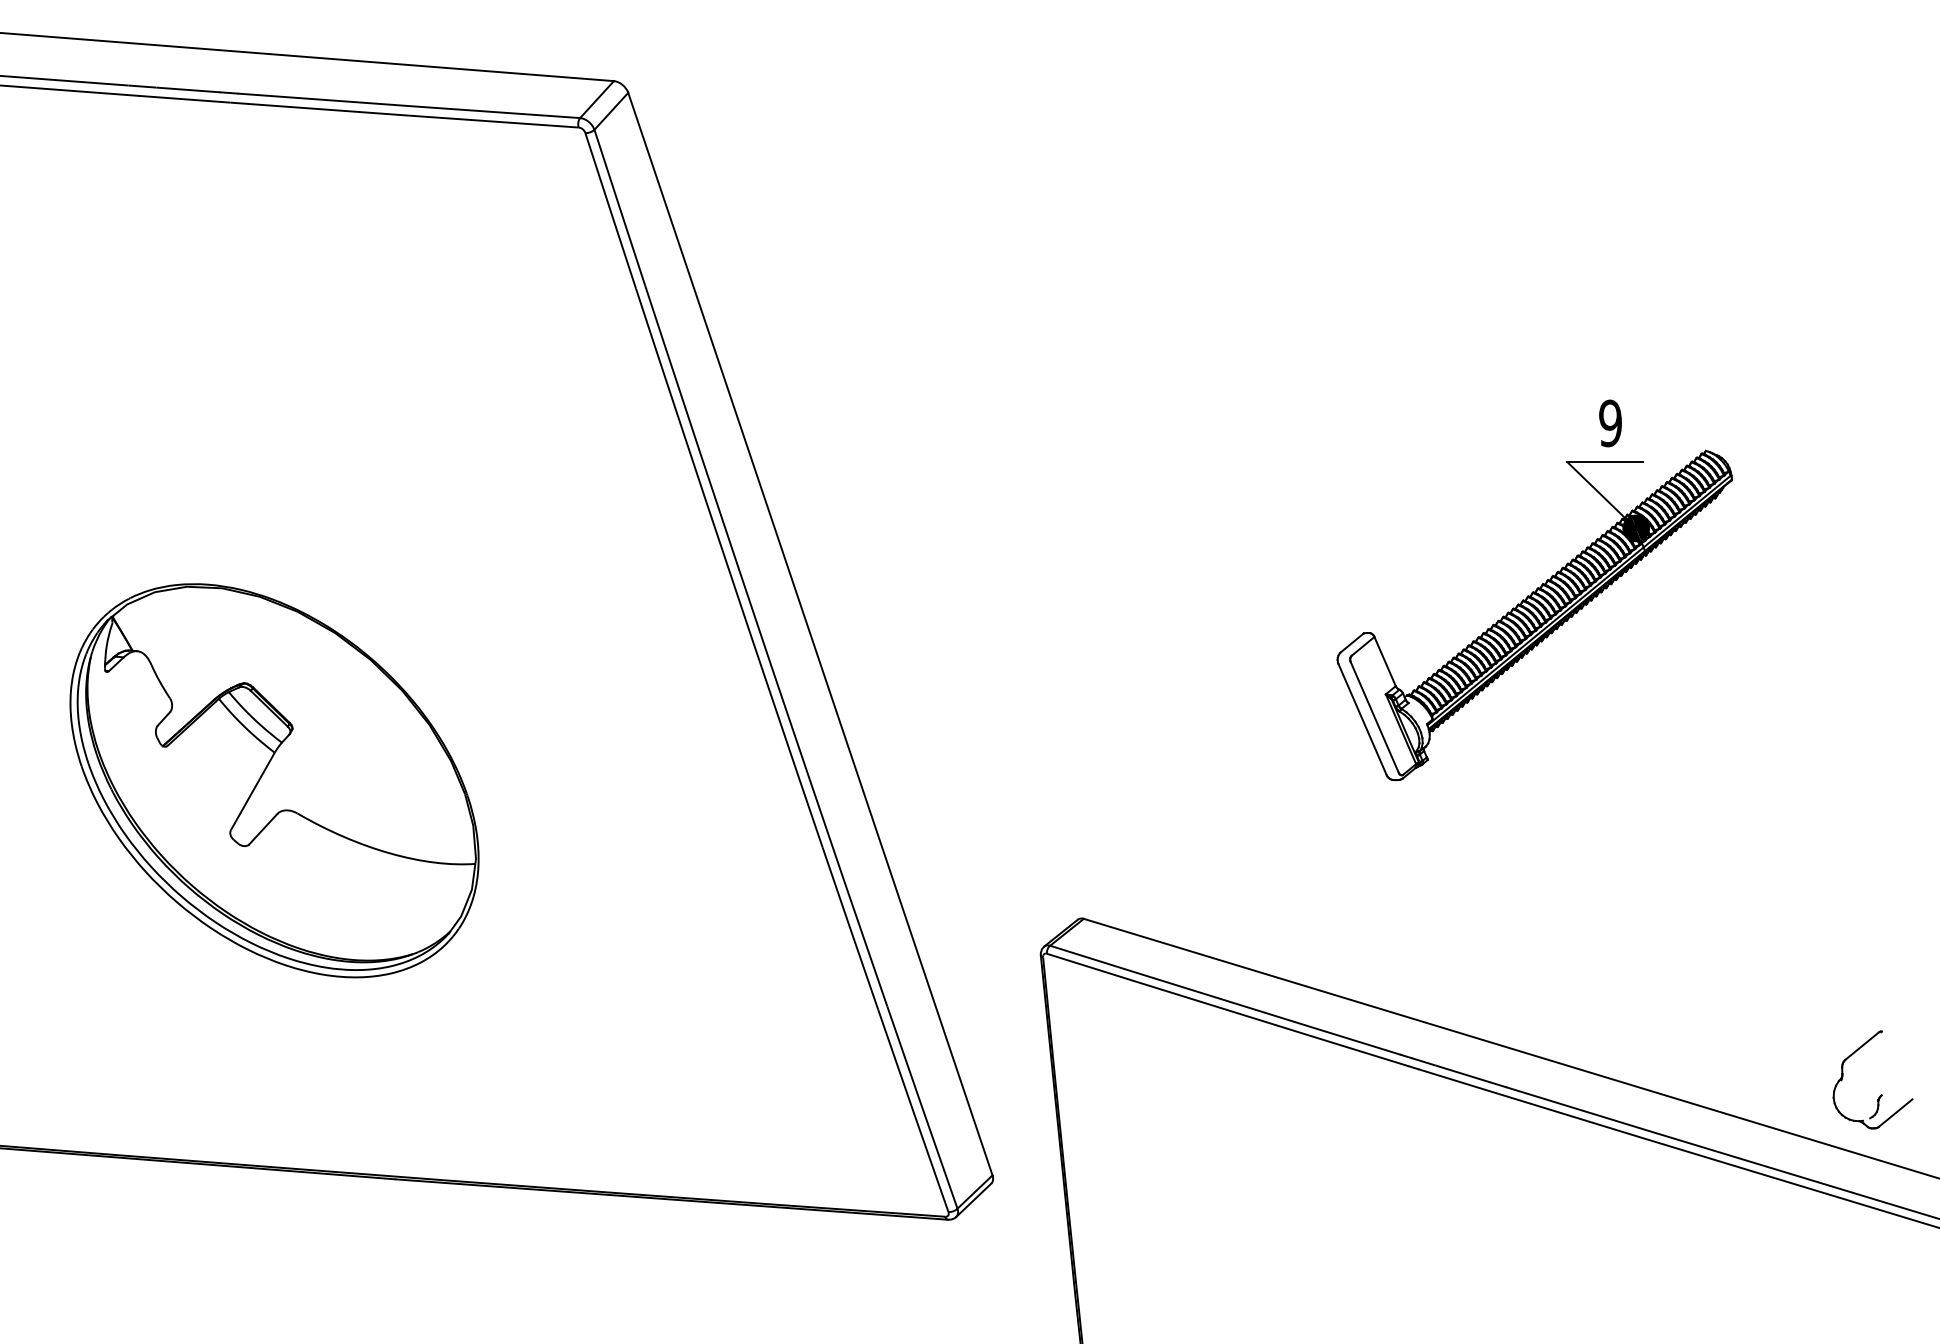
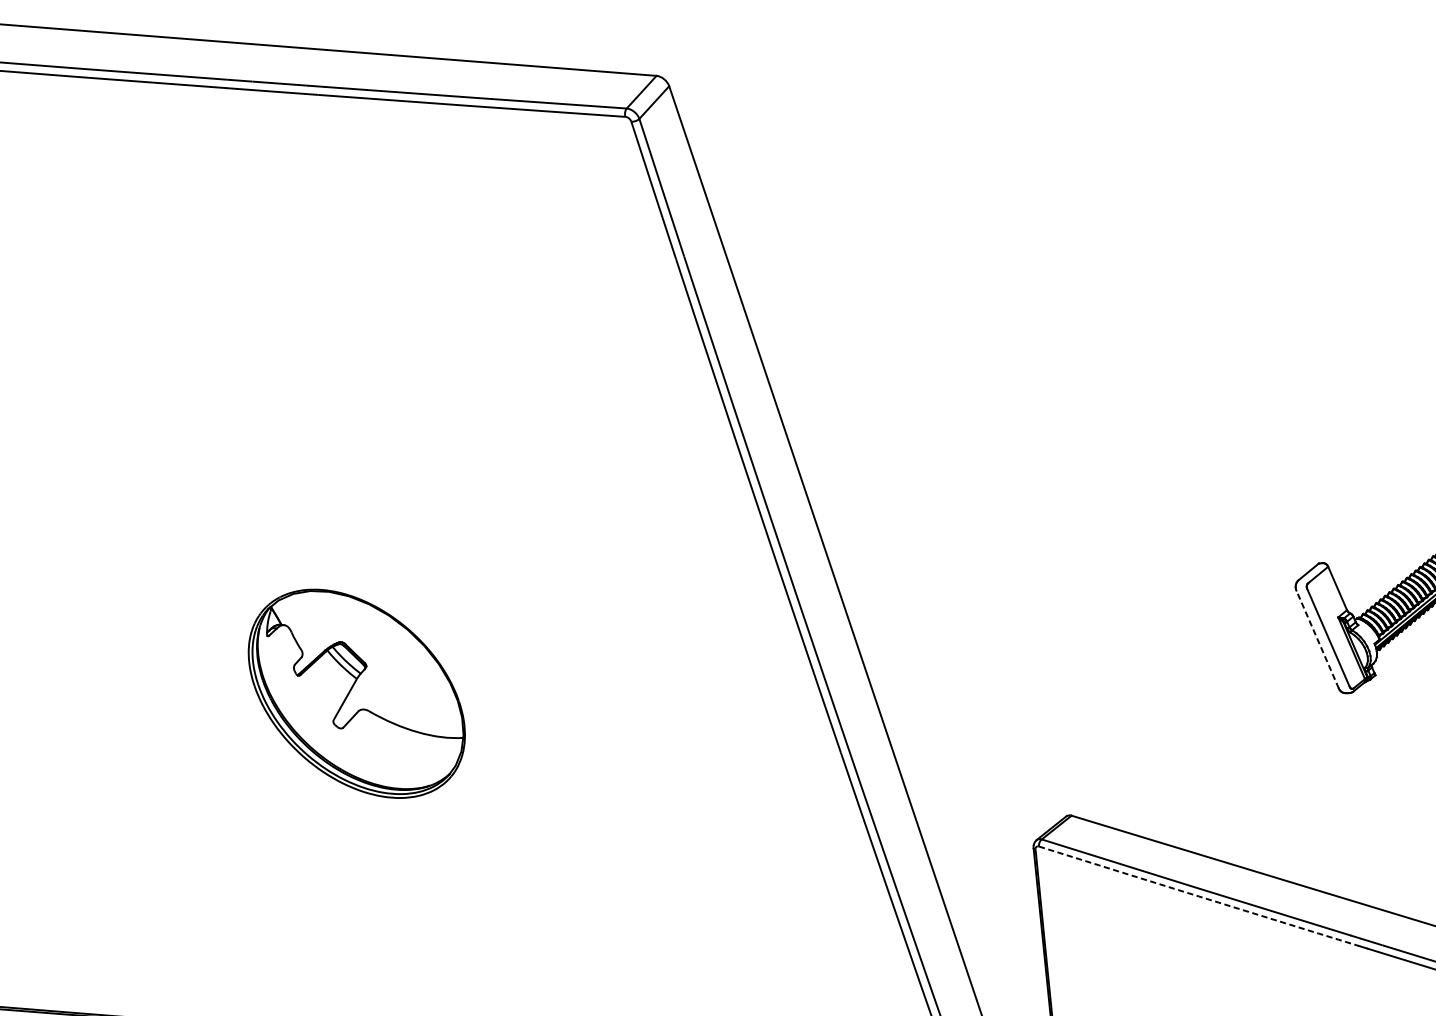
line: (1362, 719) -> (1317, 639), solid -> dashed
part: (274, 780) -> (356, 693), size x0.6
arc: (1227, 1010) -> (1198, 896), solid -> dashed

